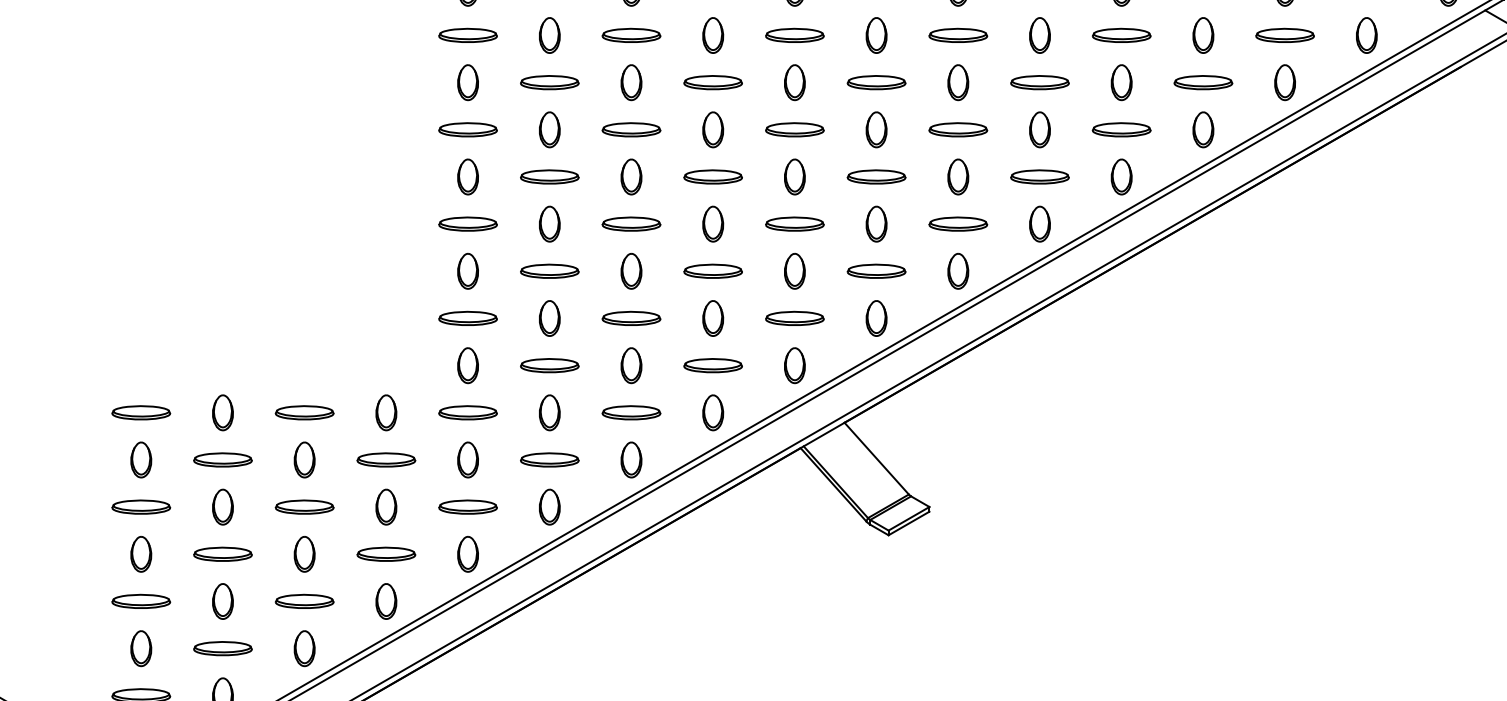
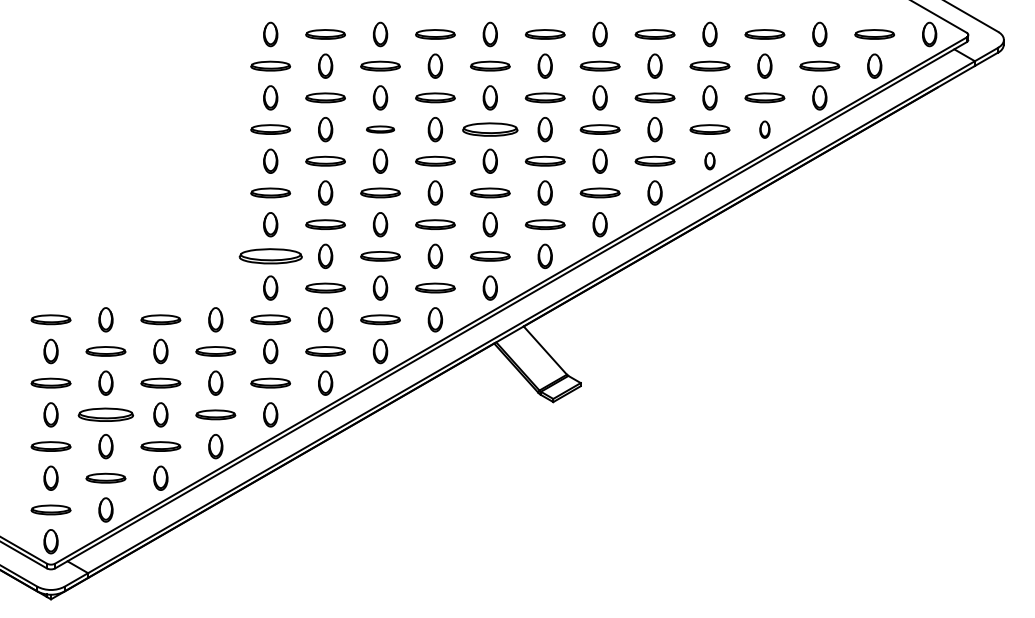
part: (631, 129) -> (380, 129), size x0.7
part: (795, 129) -> (490, 129), size x1.4
part: (1202, 129) -> (764, 129), size x0.7
part: (1120, 175) -> (709, 160), size x0.7
part: (467, 318) -> (270, 256), size x1.6
part: (222, 553) -> (105, 414), size x1.4

